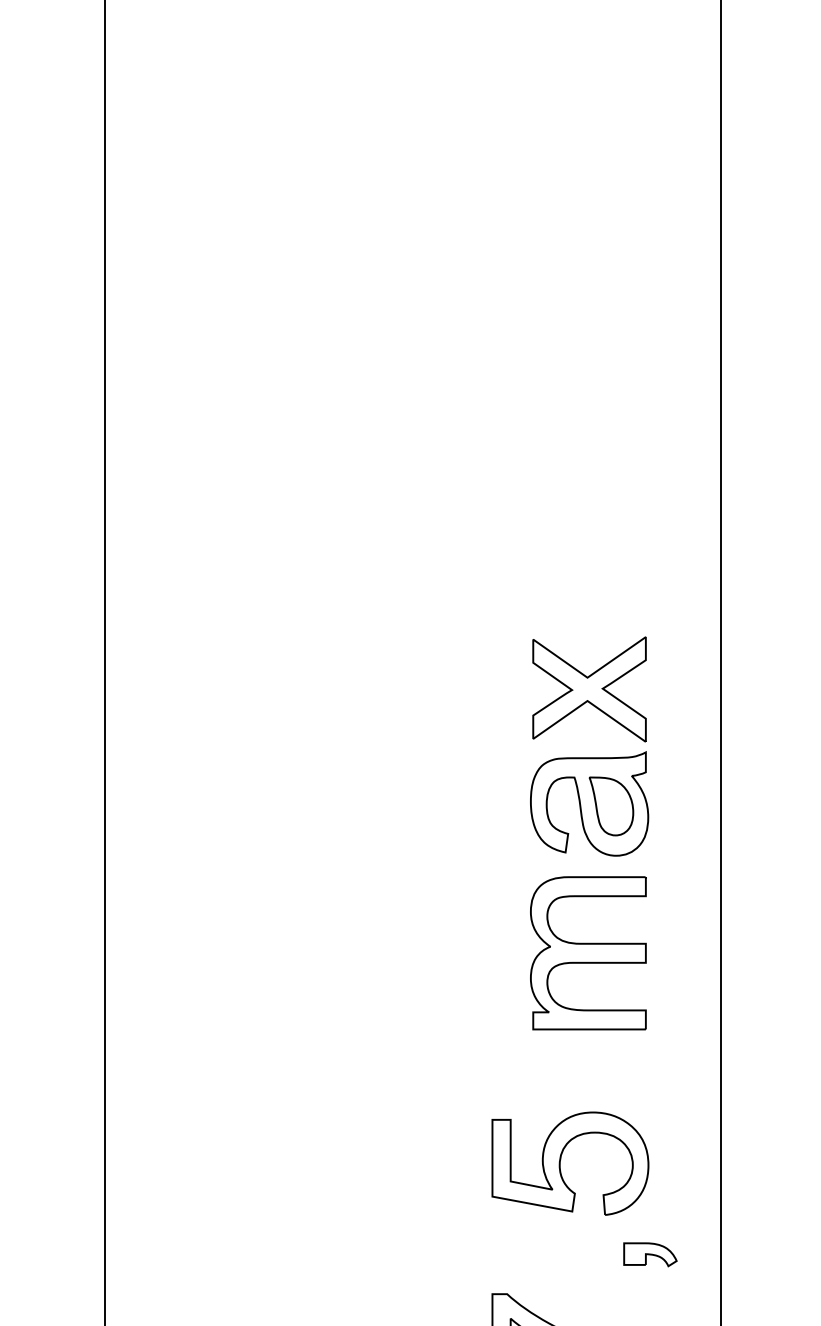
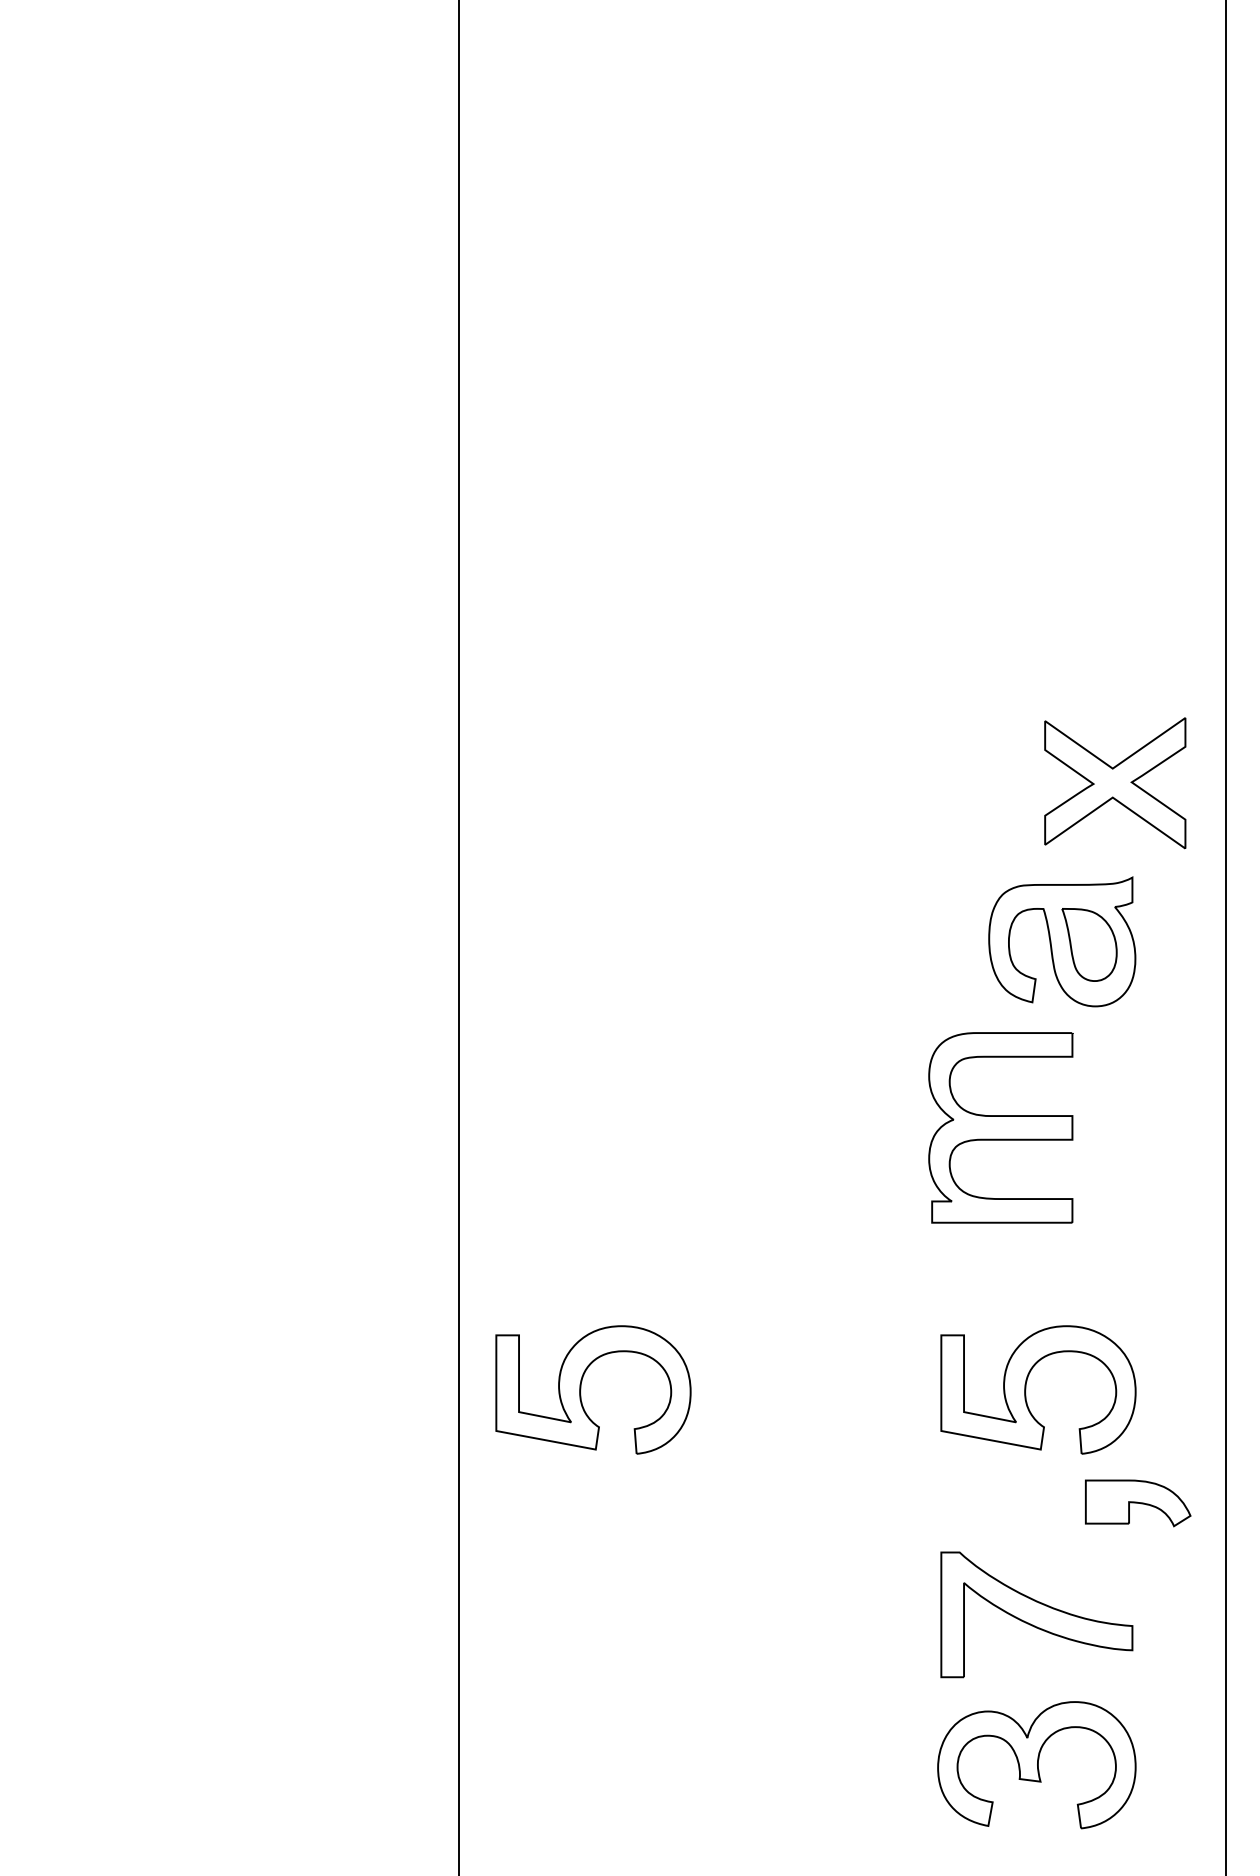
part: (589, 689) -> (1115, 783), moved
part: (588, 952) -> (1000, 1127), moved
part: (203, 1163) -> (581, 1389), added
part: (649, 1254) -> (1137, 1503), size x1.6

